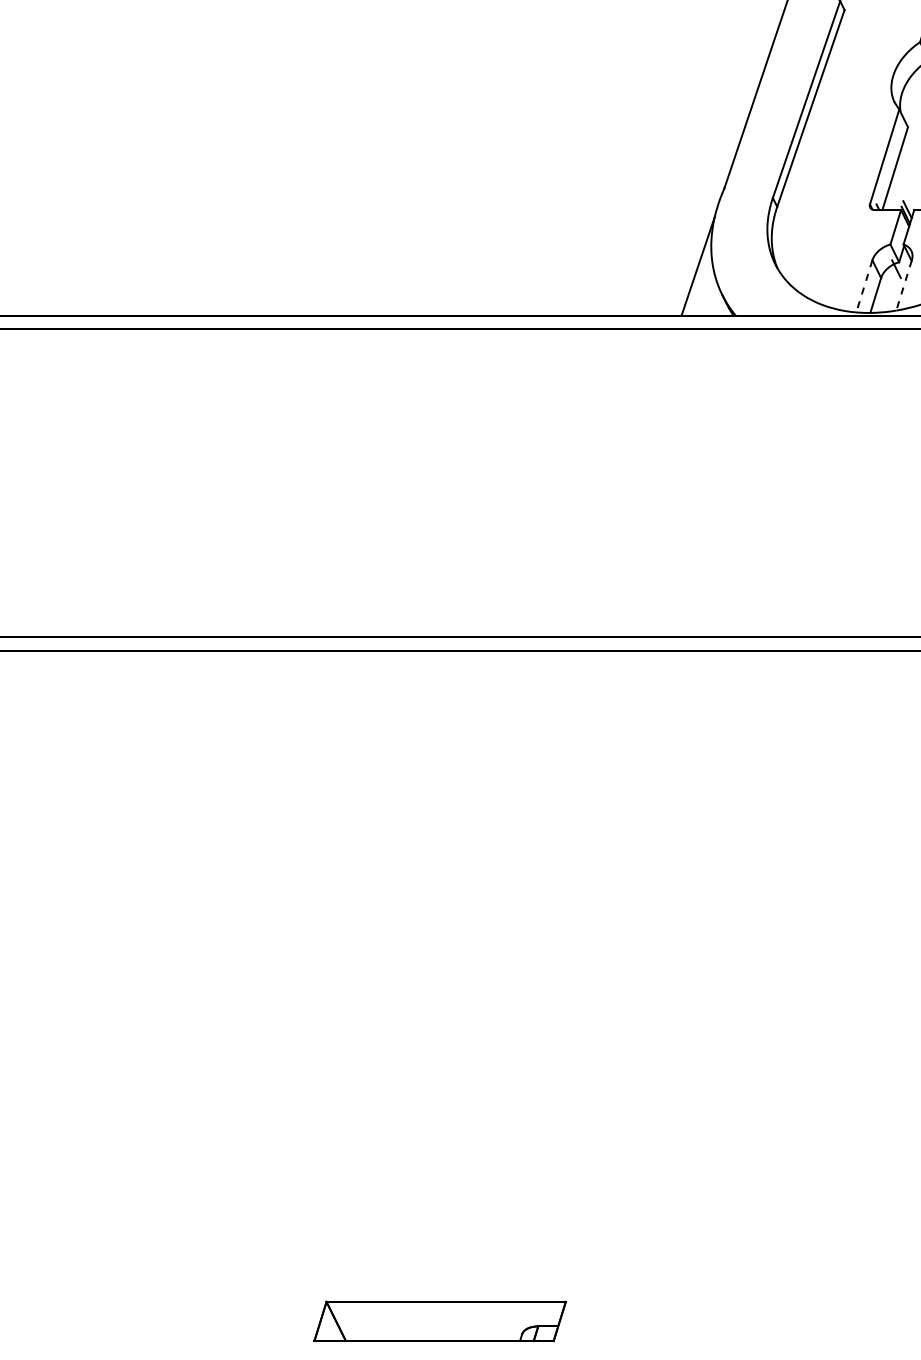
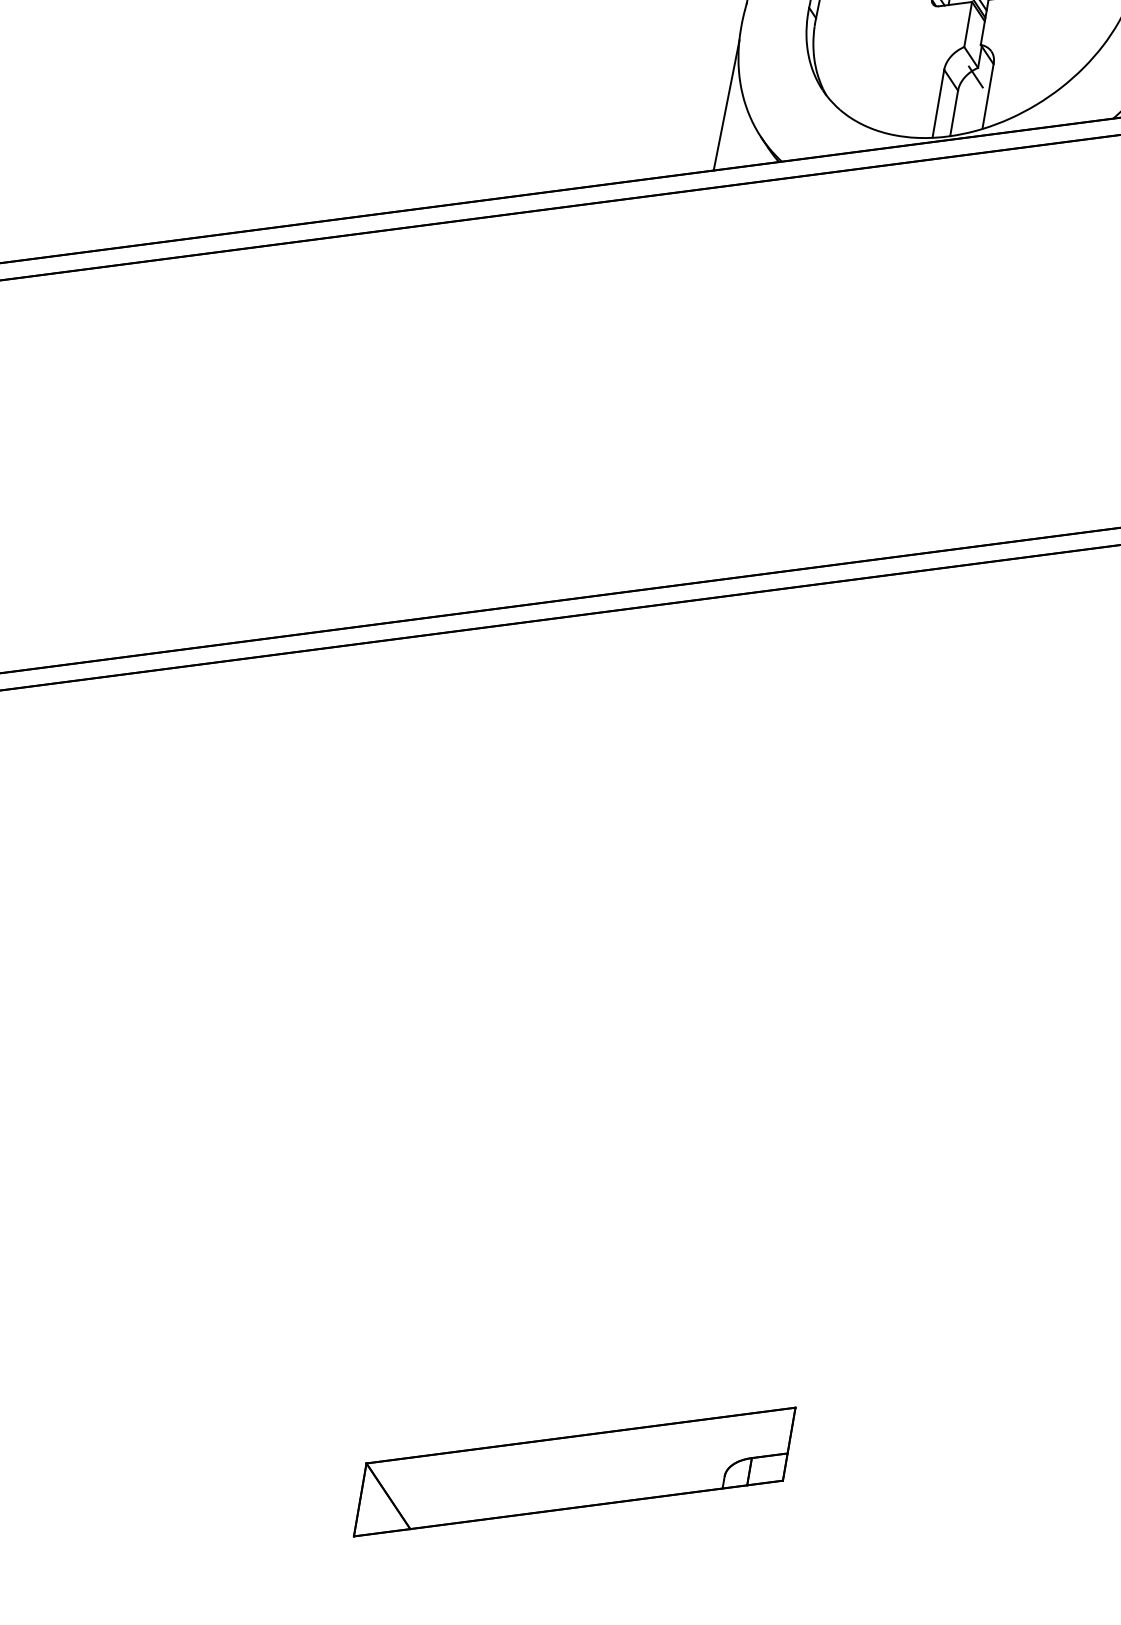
line: (903, 285) -> (987, 96), dashed -> solid
line: (864, 286) -> (938, 103), dashed -> solid
part: (439, 1321) -> (573, 1472), size x1.43

